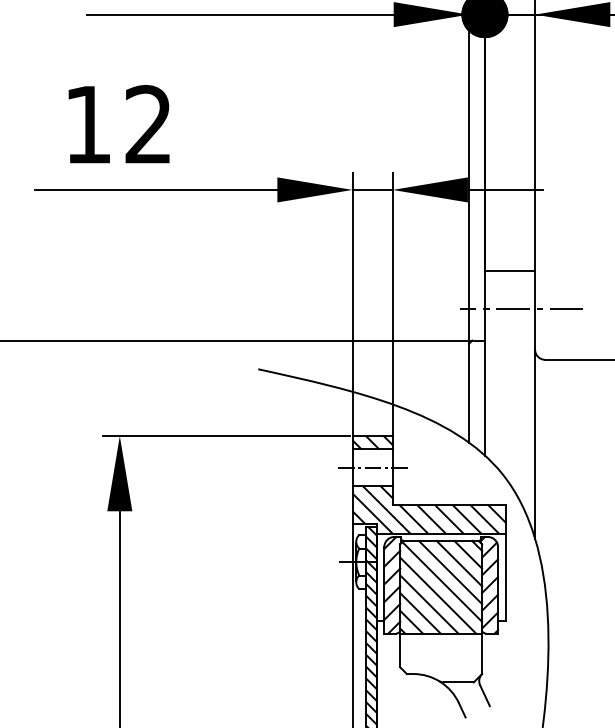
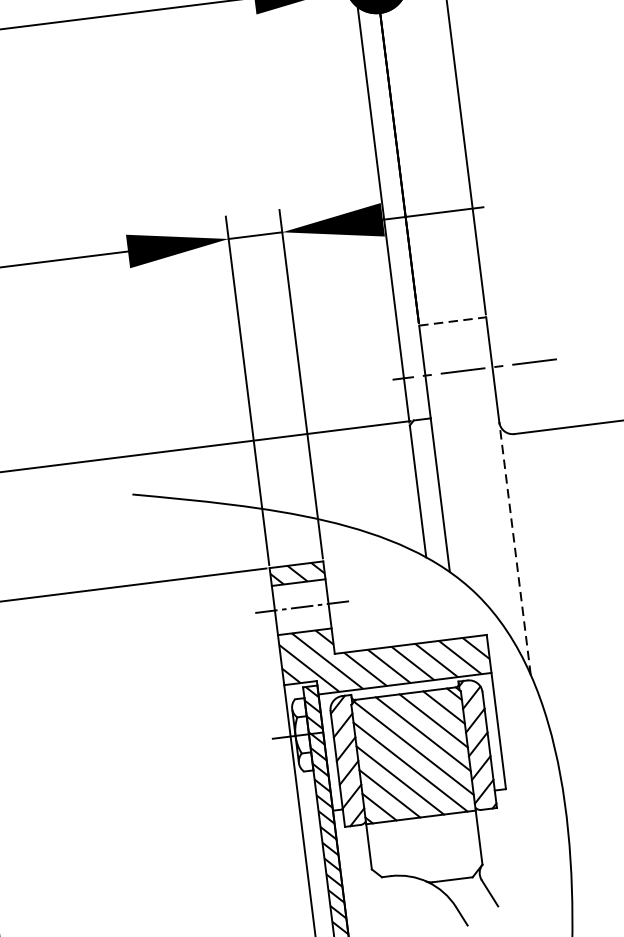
line: (510, 271) -> (453, 321), solid -> dashed
line: (535, 443) -> (515, 547), solid -> dashed

